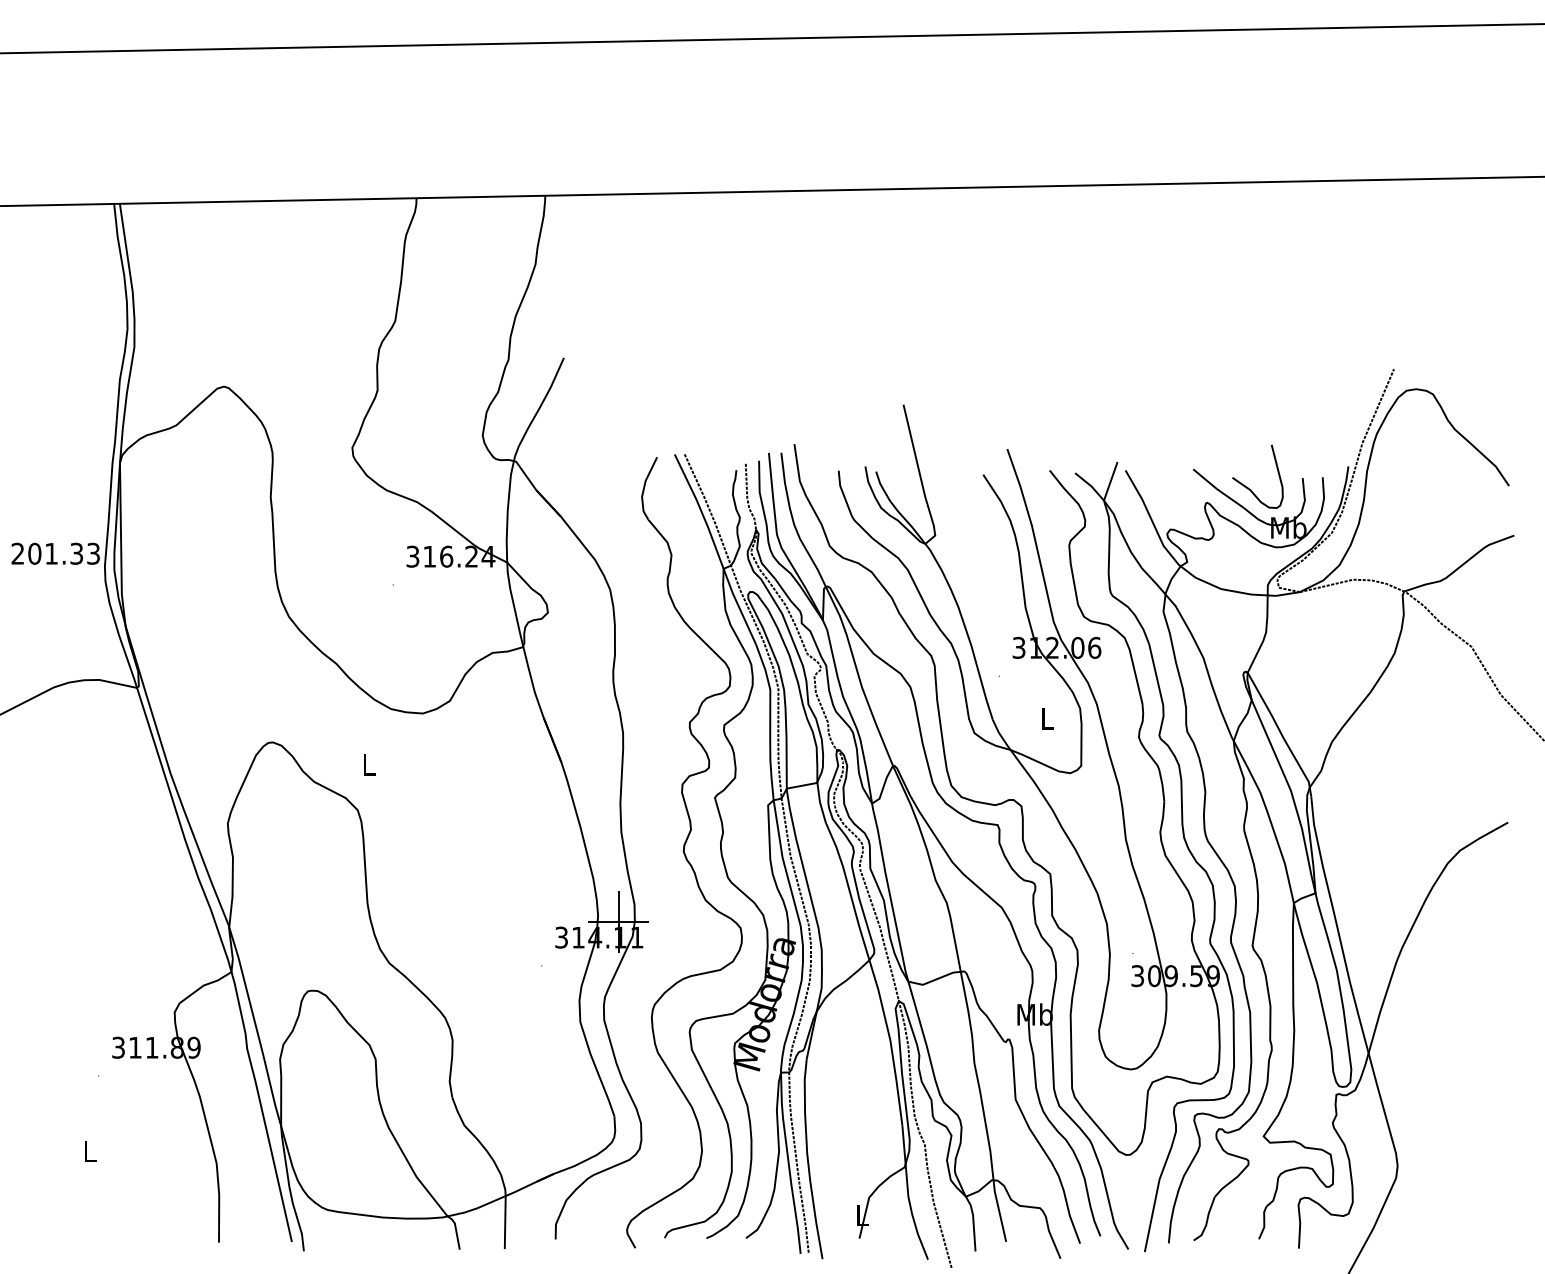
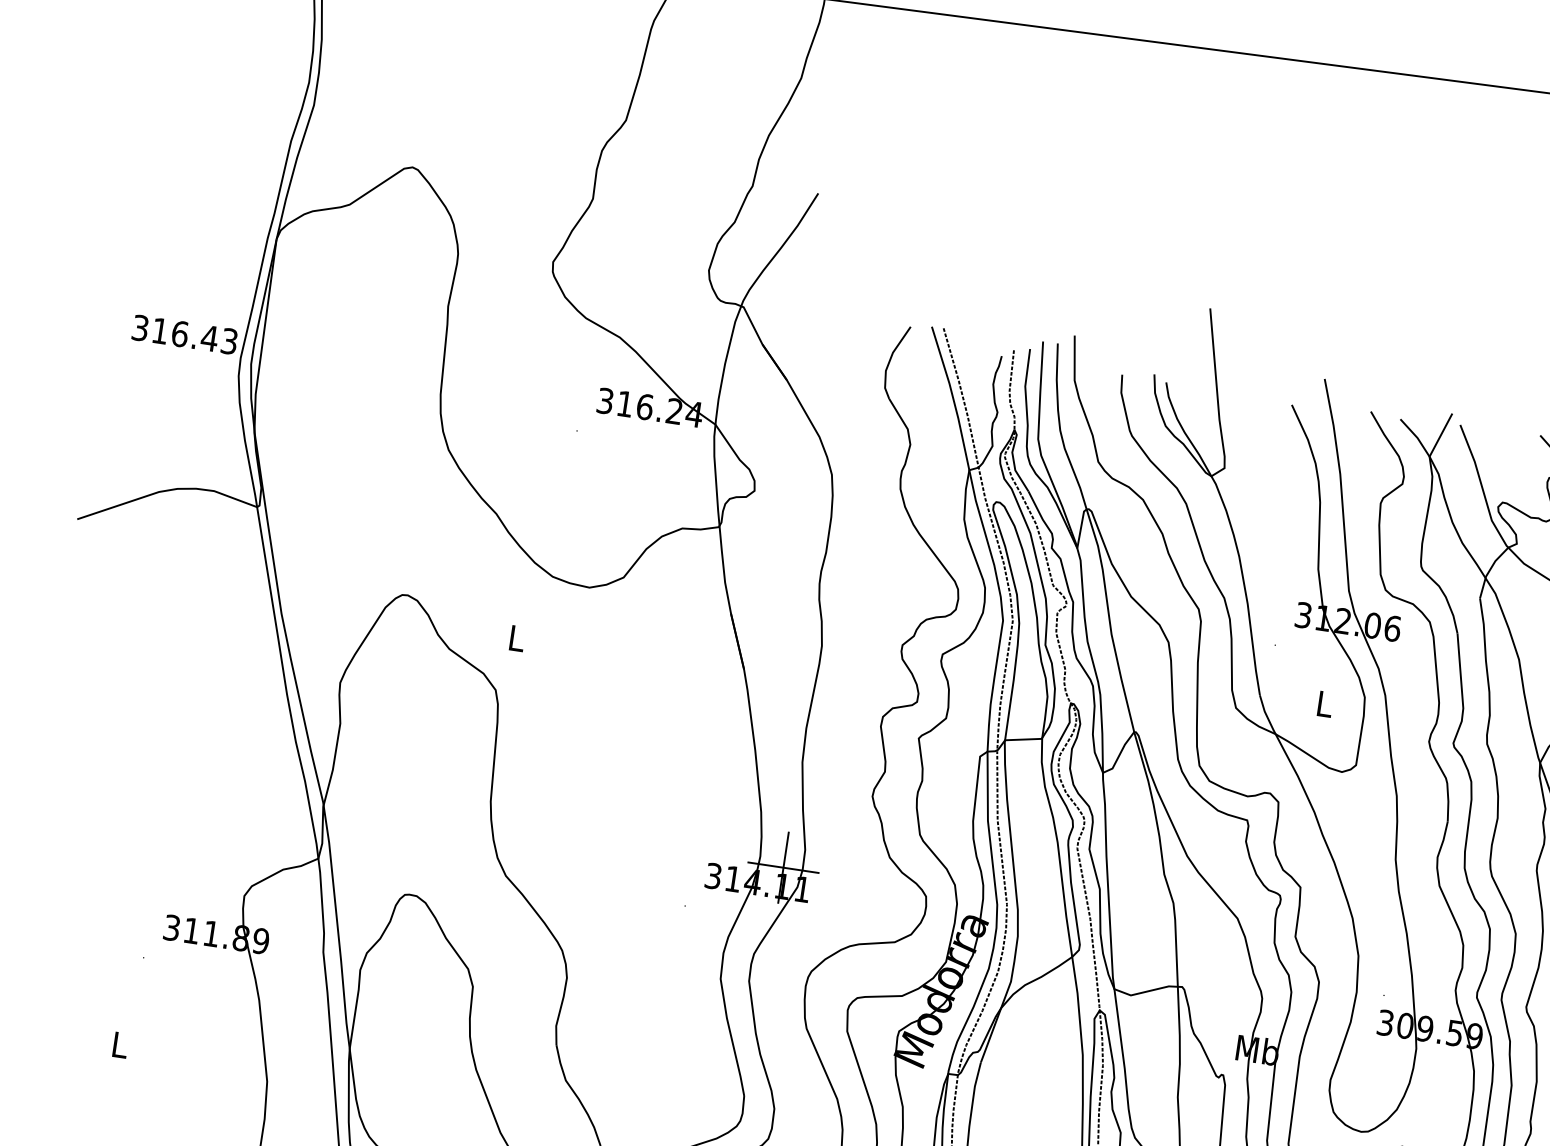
text: (47, 553) -> (175, 332), 201.33 -> 316.43

